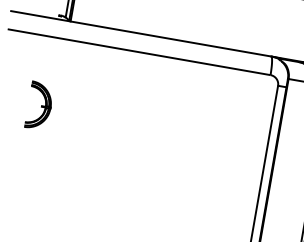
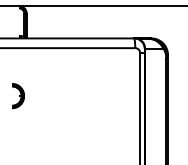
part: (39, 106) -> (18, 96), moved

